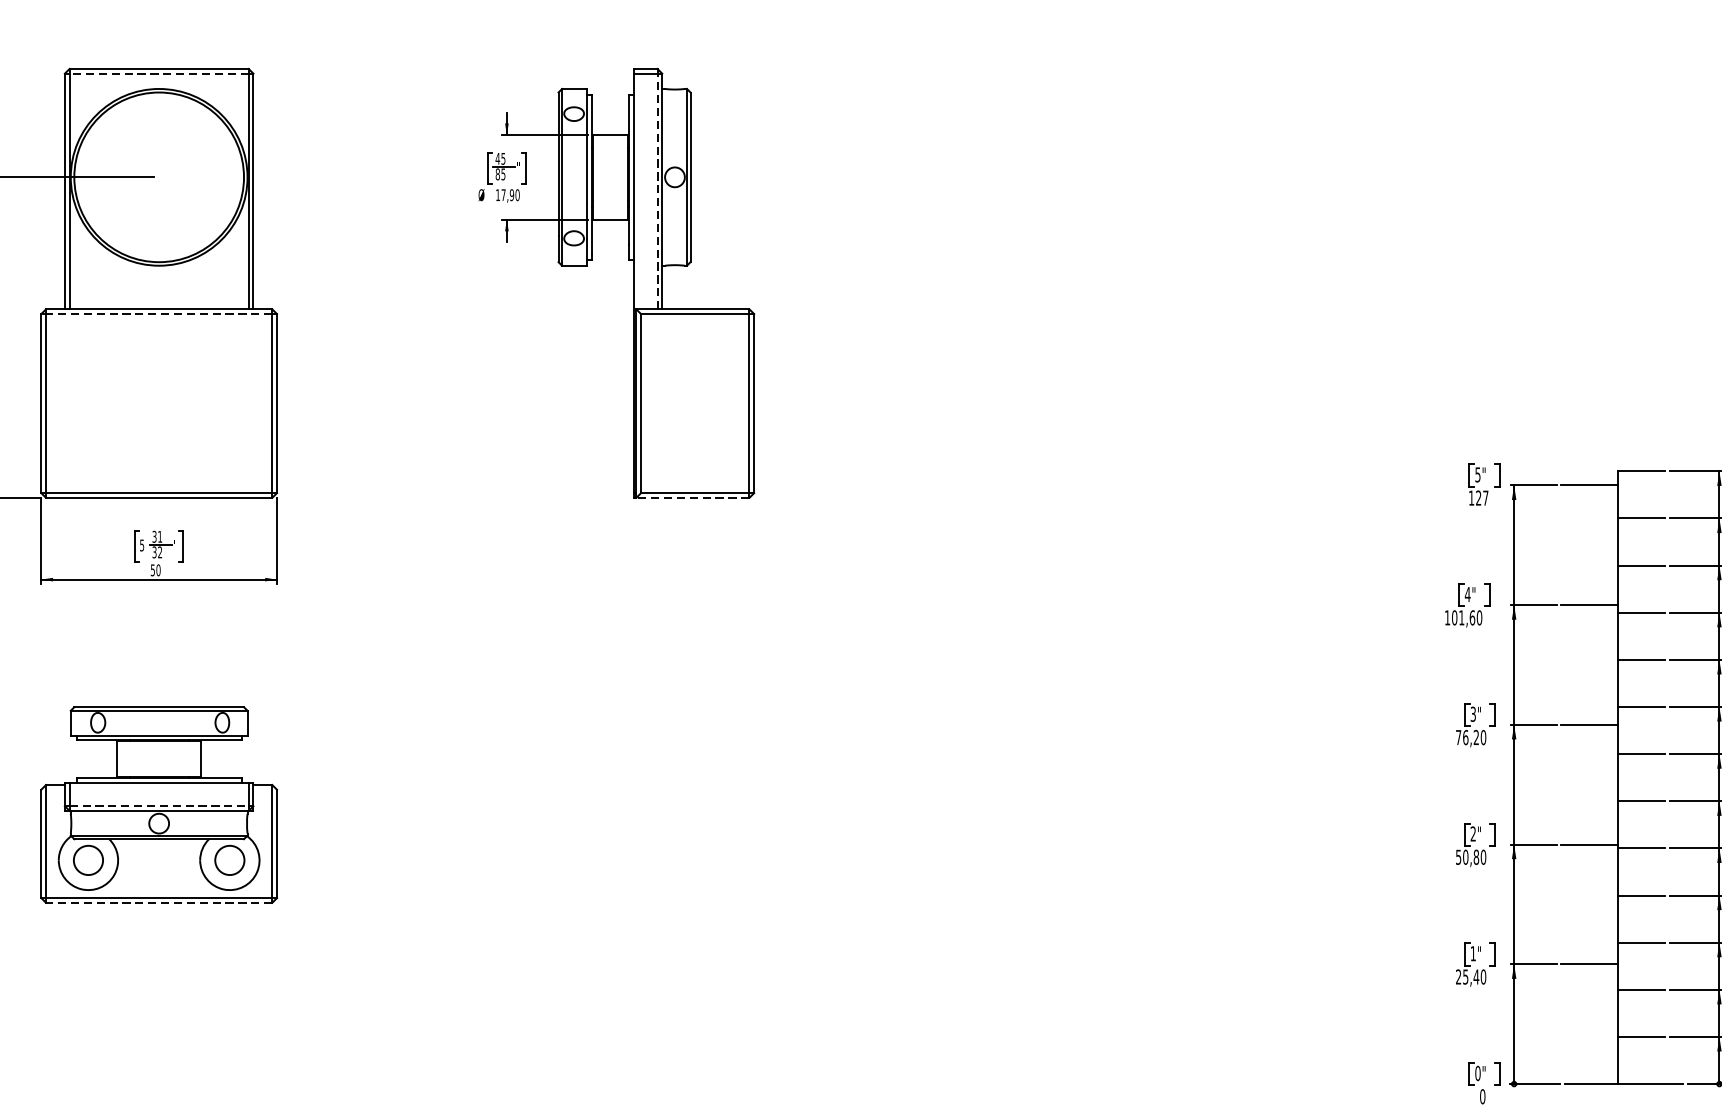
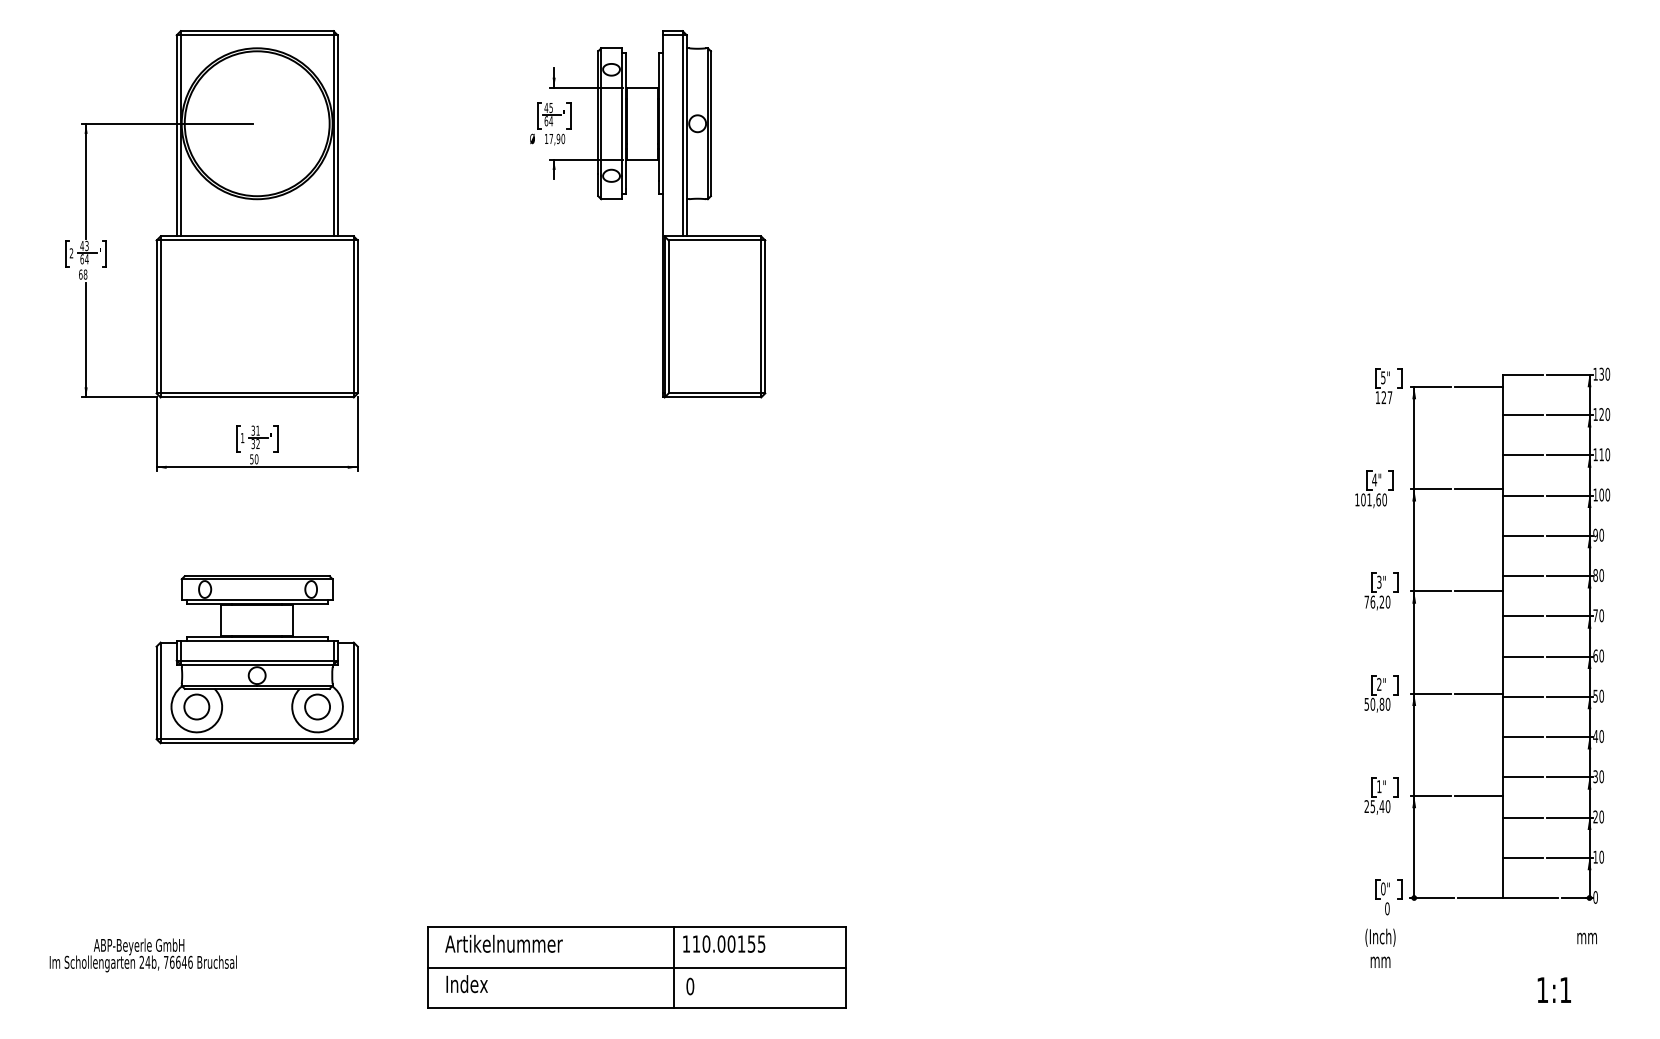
line: (158, 73) -> (256, 35), dashed -> solid
text: (500, 174) -> (548, 121), 85 -> 64
line: (657, 191) -> (682, 135), dashed -> solid
line: (159, 314) -> (257, 240), dashed -> solid
line: (692, 497) -> (712, 397), dashed -> solid
text: (141, 545) -> (242, 438), 5 -> 1
line: (159, 805) -> (257, 660), dashed -> solid
line: (159, 903) -> (257, 743), dashed -> solid

